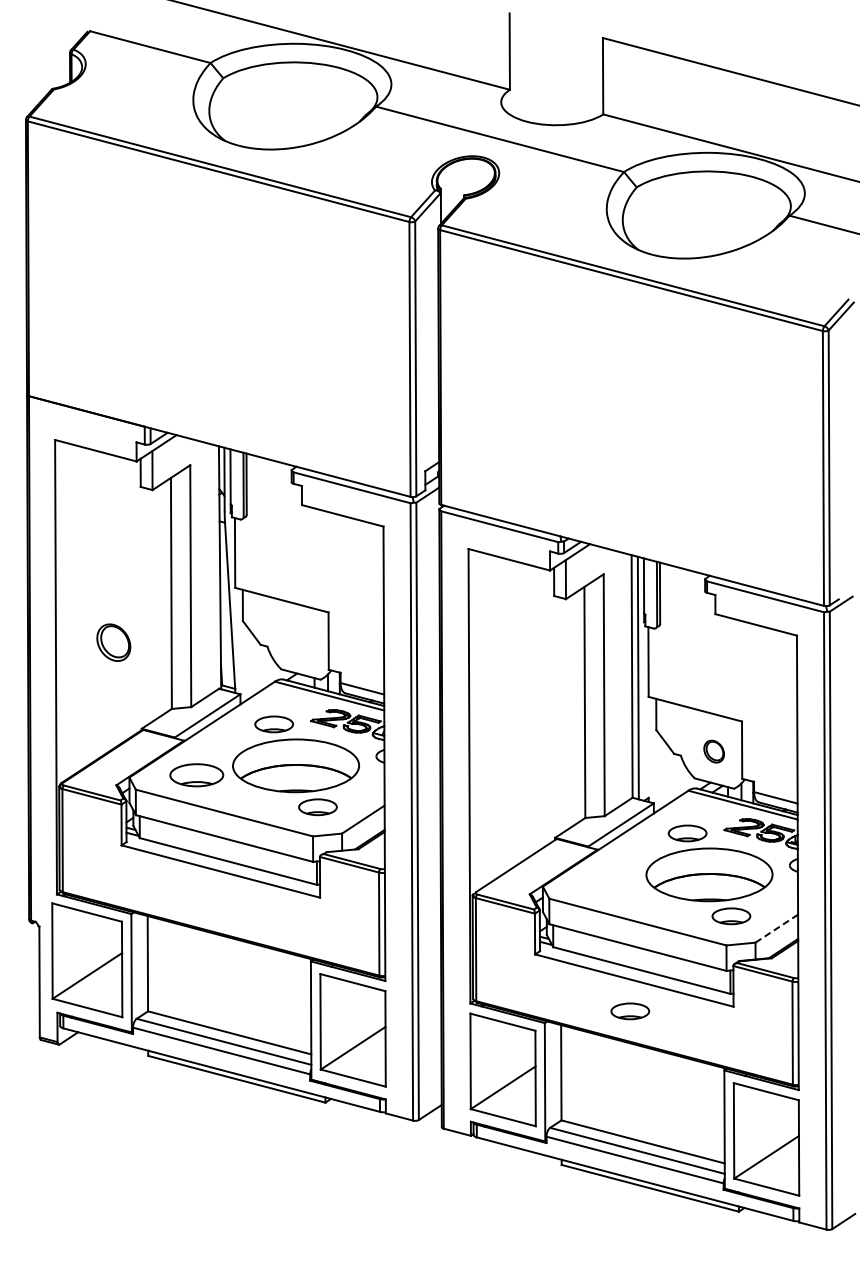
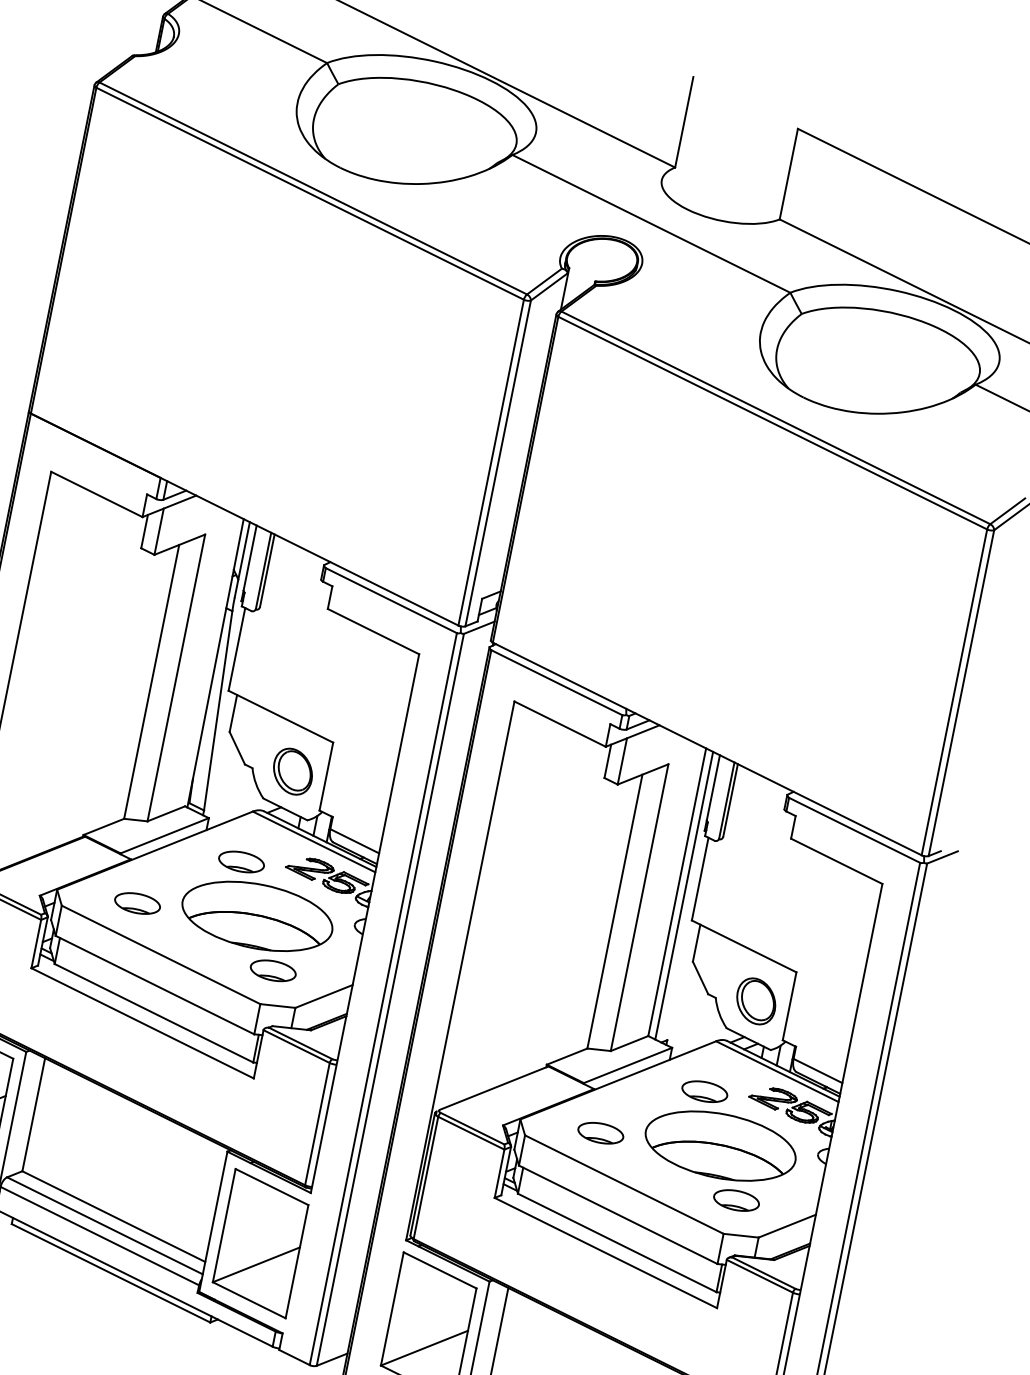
part: (113, 642) -> (292, 771), moved
part: (713, 751) -> (755, 1000), size x1.67
part: (196, 775) -> (137, 903), size x0.71
line: (777, 928) -> (788, 1226), dashed -> solid
part: (630, 1011) -> (601, 1133), moved

